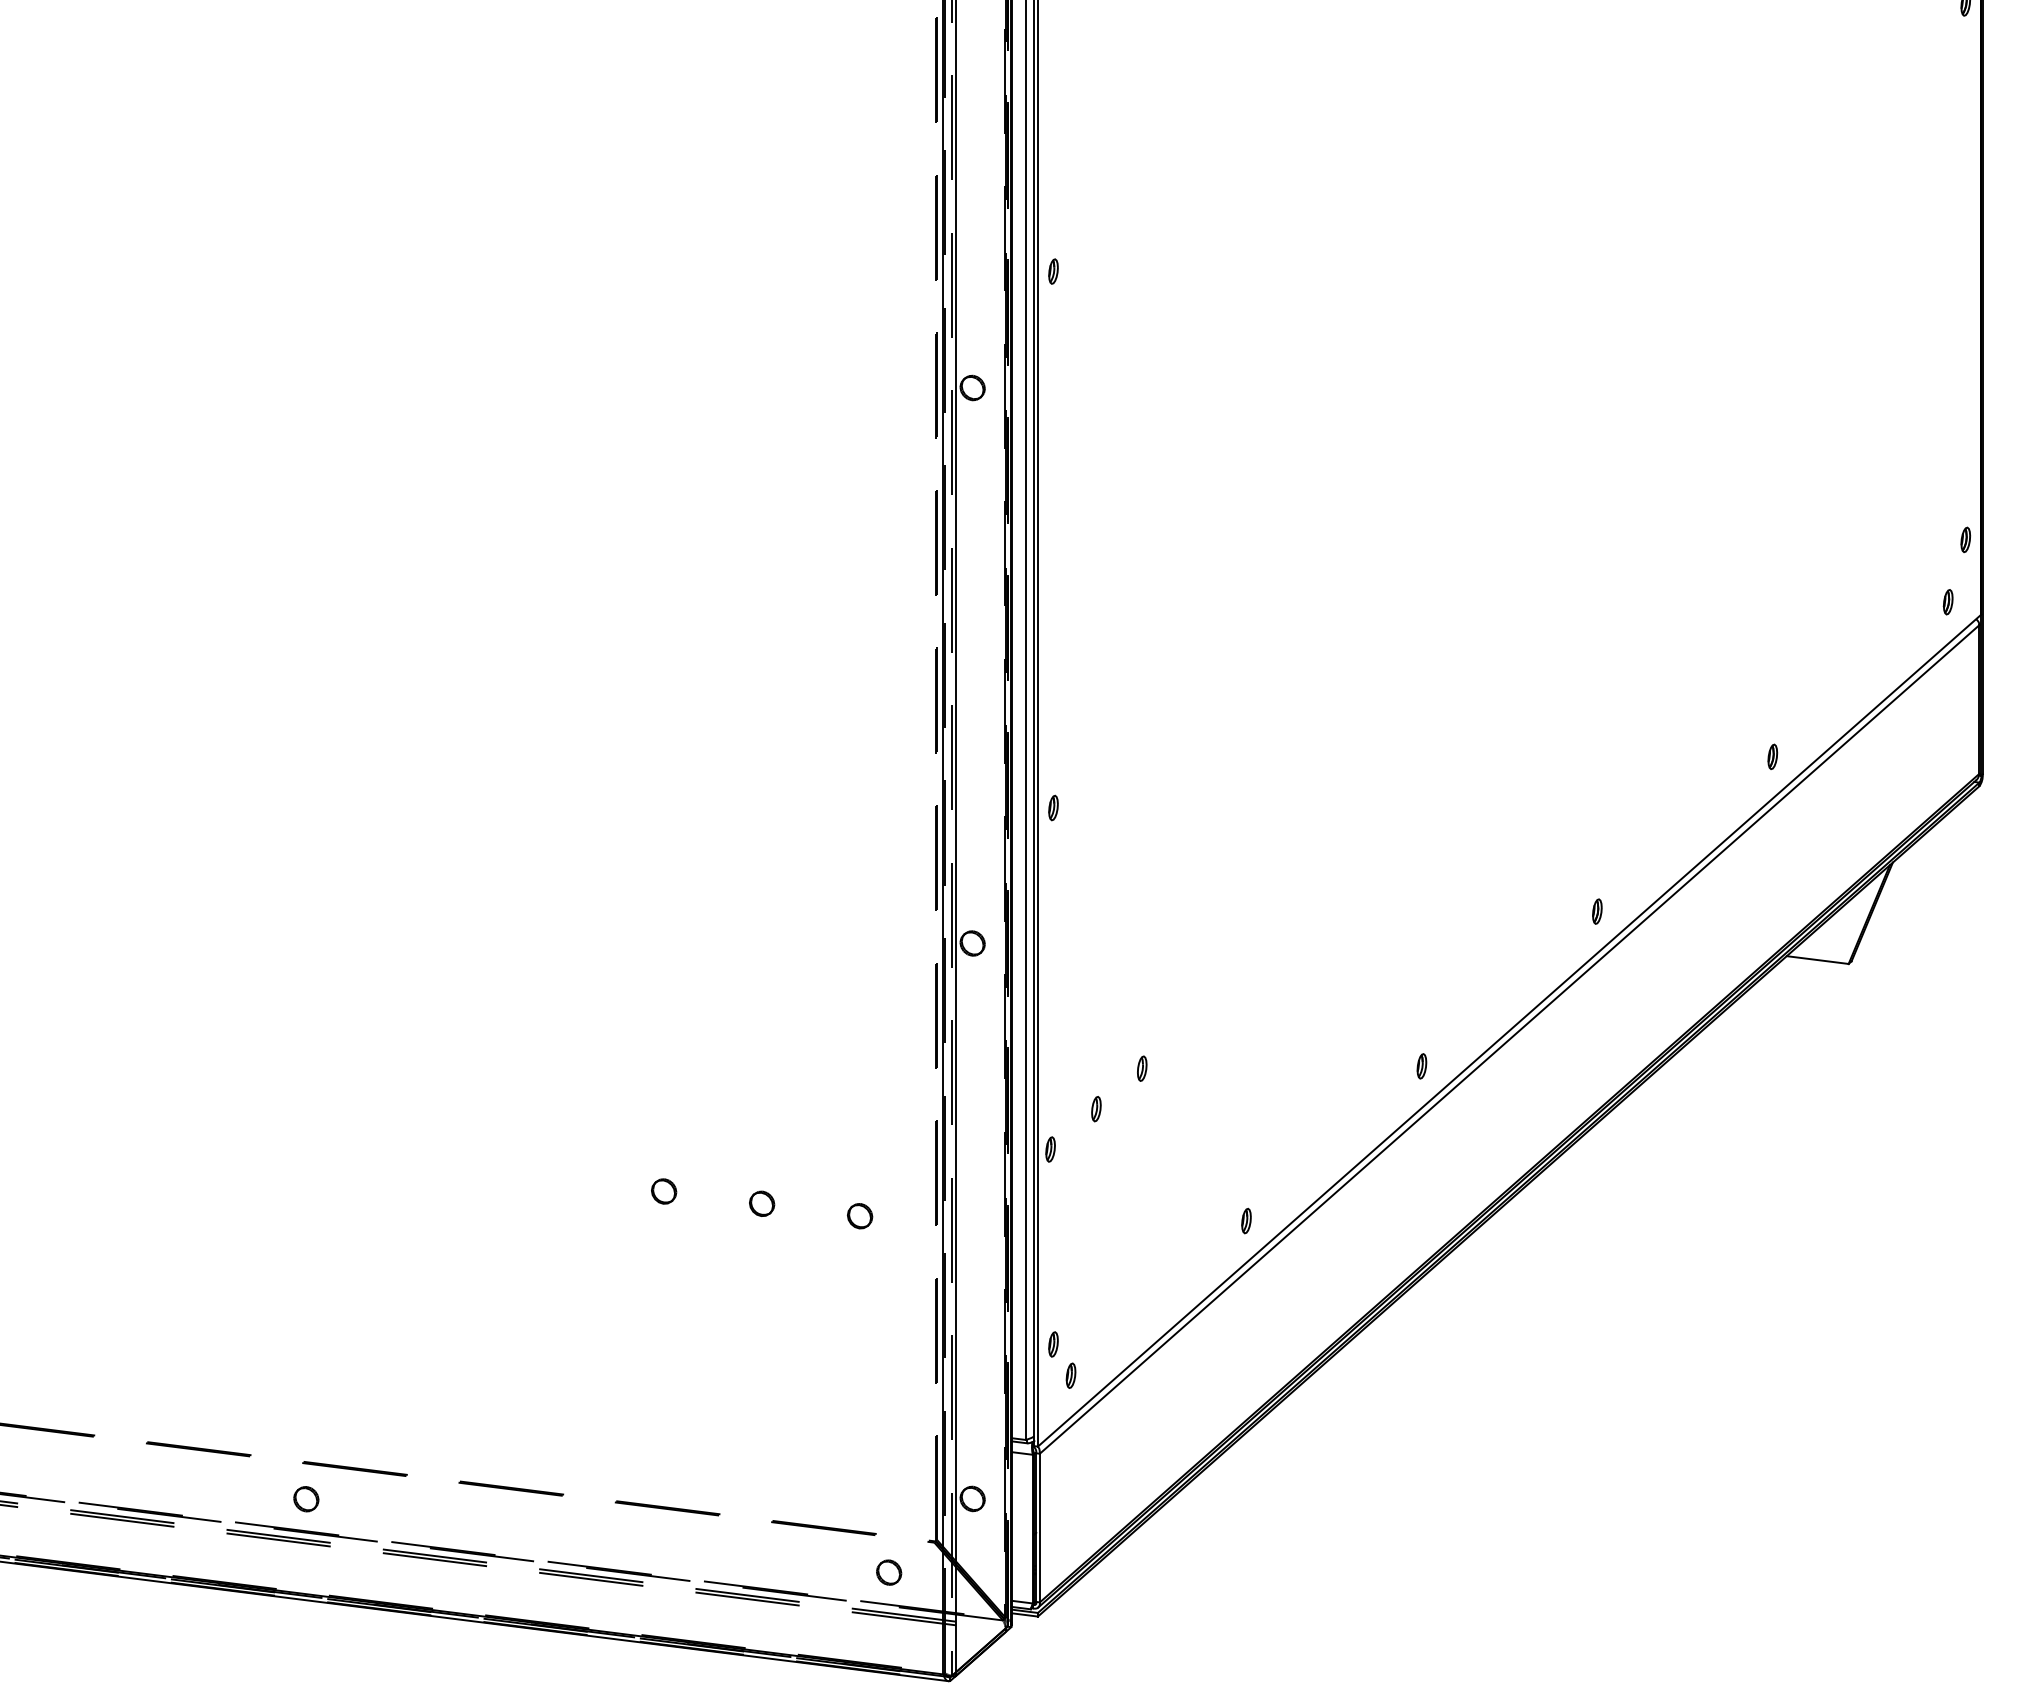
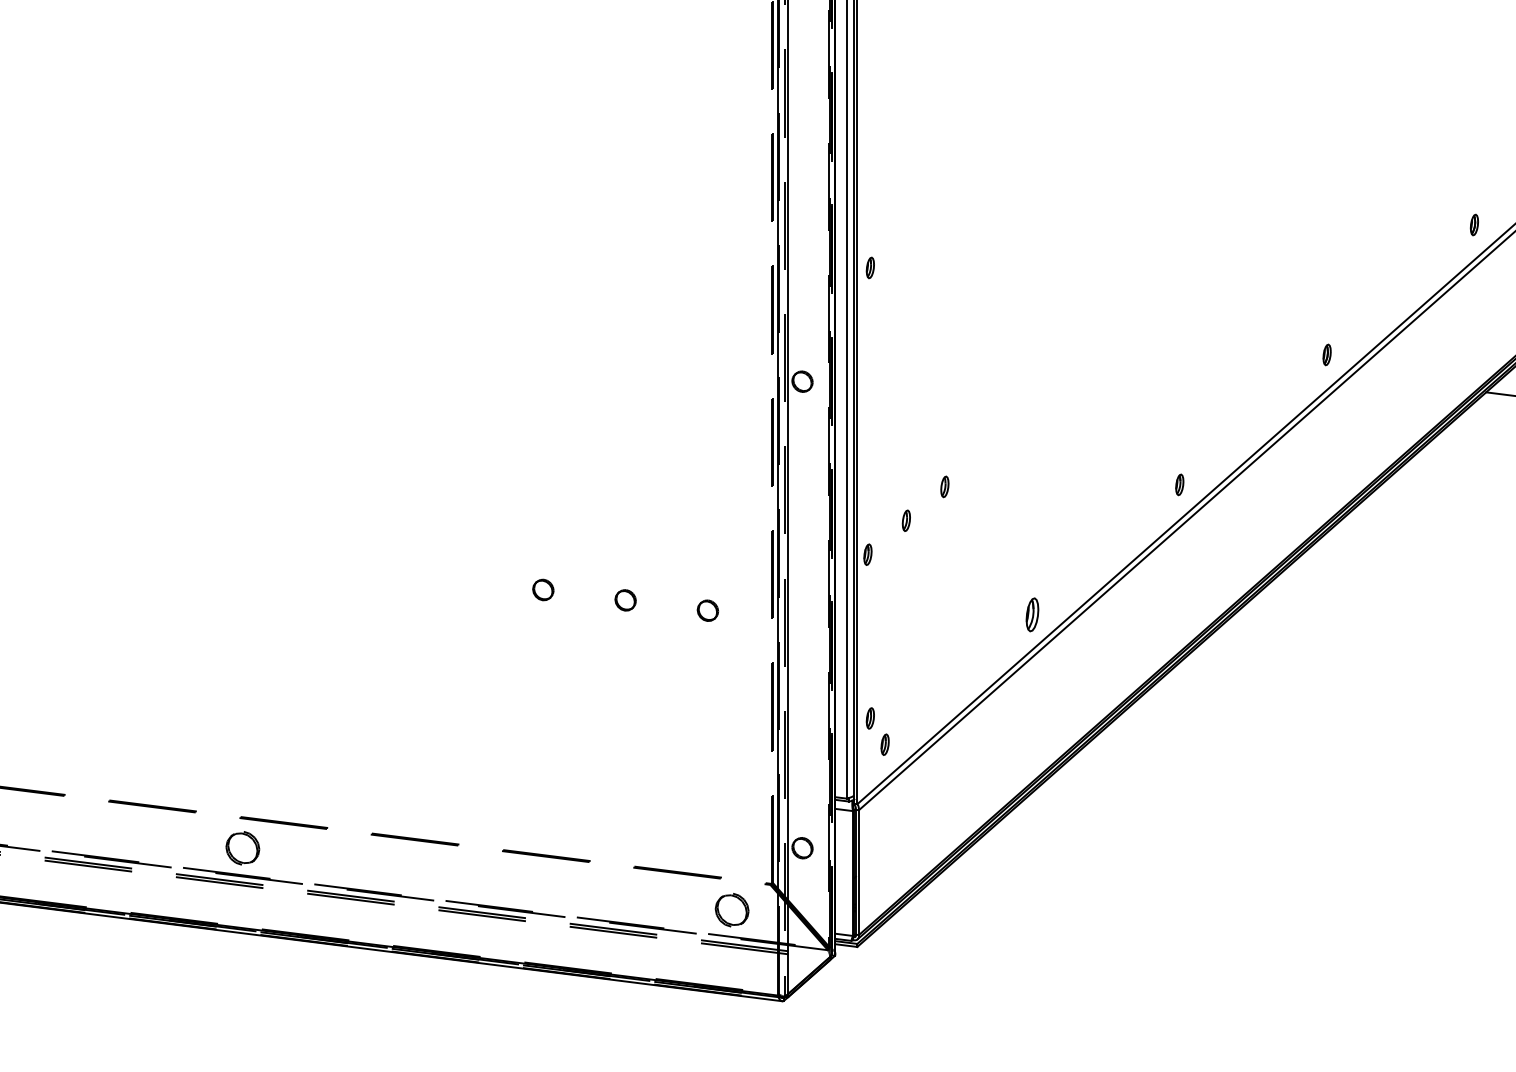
part: (1246, 1220) -> (1032, 614), size x1.6
part: (306, 1499) -> (243, 848), size x1.6
part: (889, 1572) -> (732, 909), size x1.6

